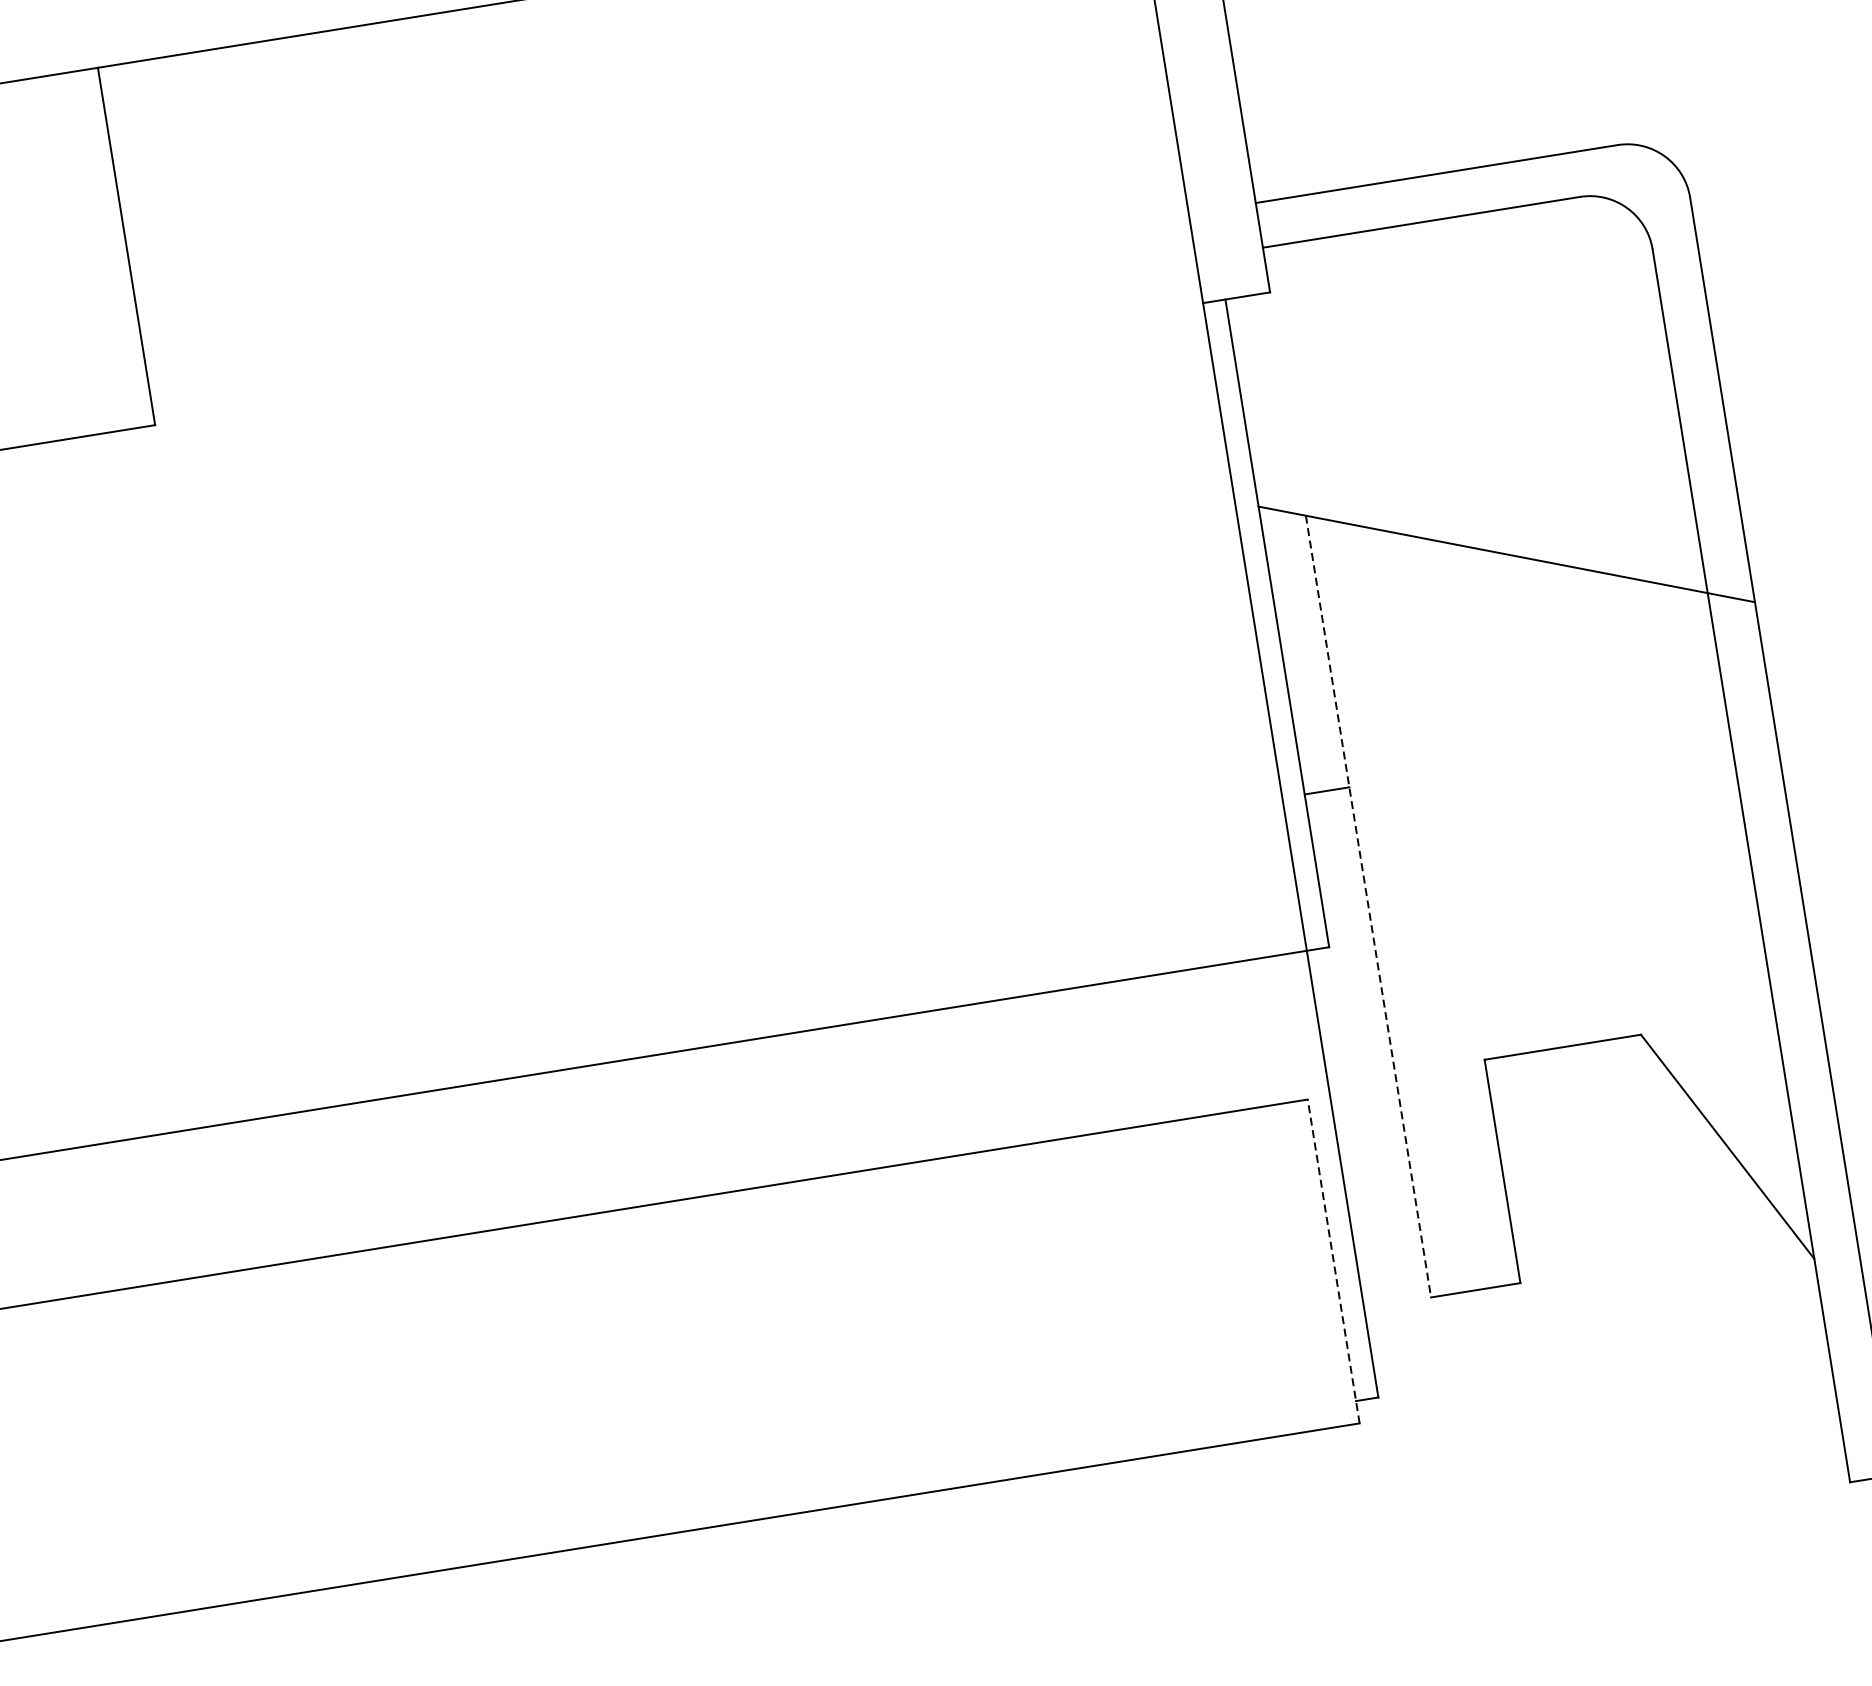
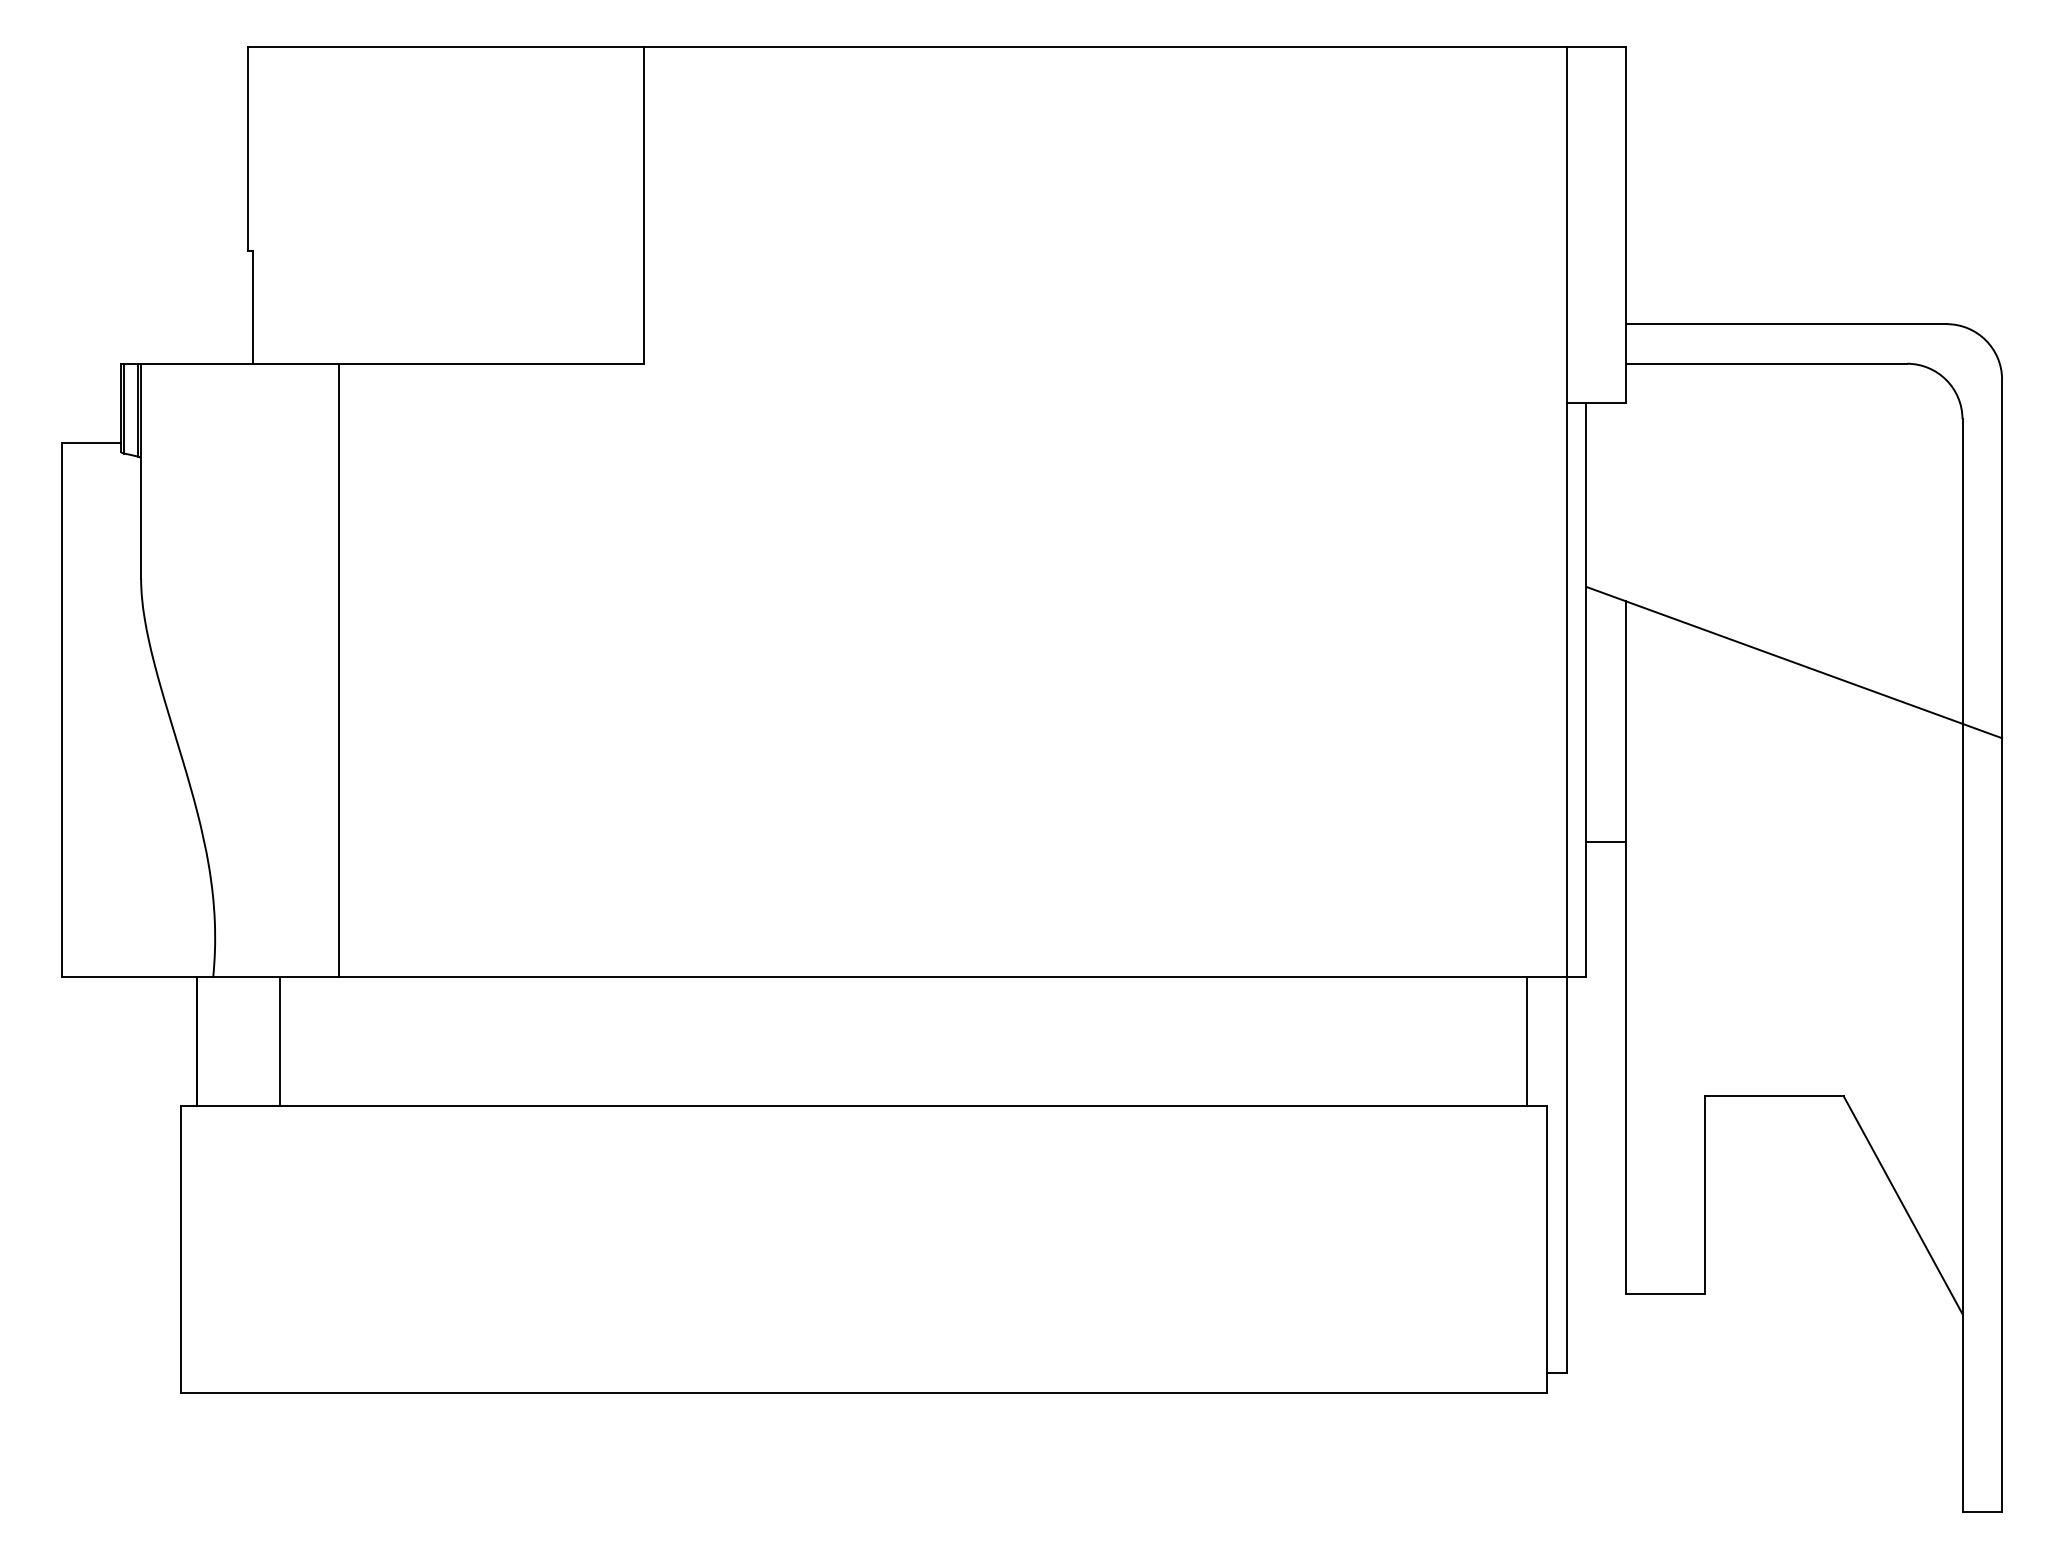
line: (1368, 907) -> (1625, 948), dashed -> solid
line: (1273, 1030) -> (1526, 1041), added
line: (1333, 1261) -> (1546, 1249), dashed -> solid

